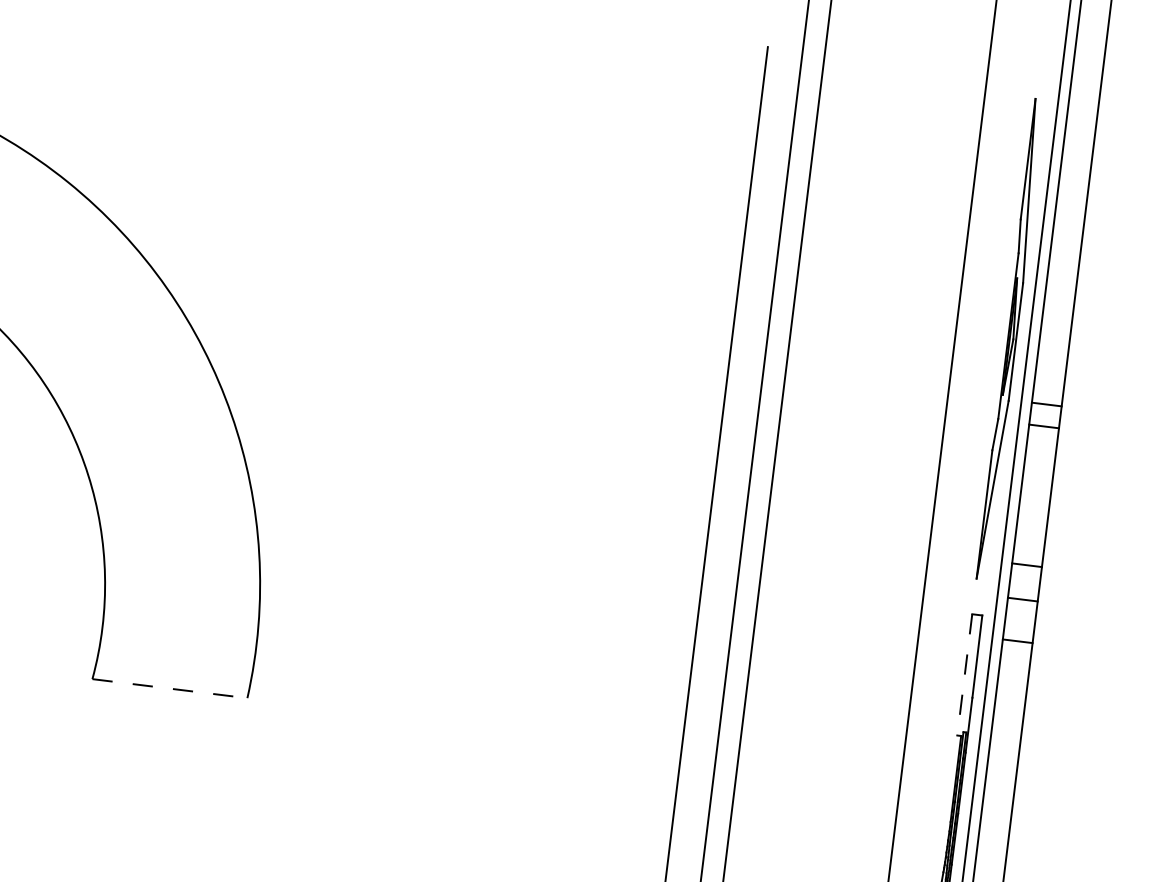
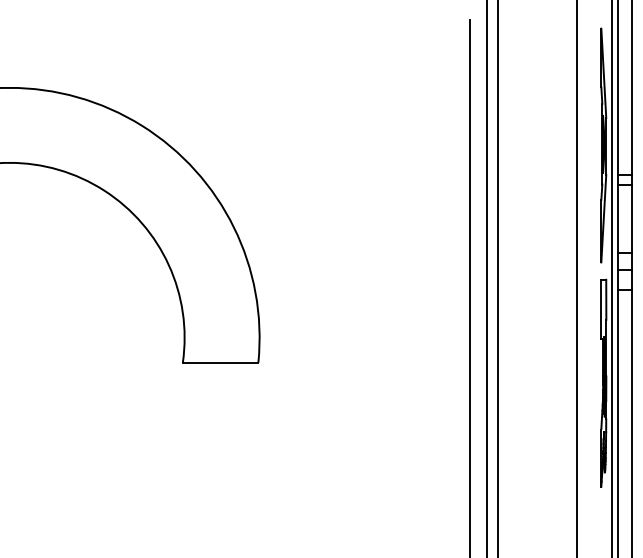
line: (965, 675) -> (601, 309), dashed -> solid
line: (169, 688) -> (220, 362), dashed -> solid

